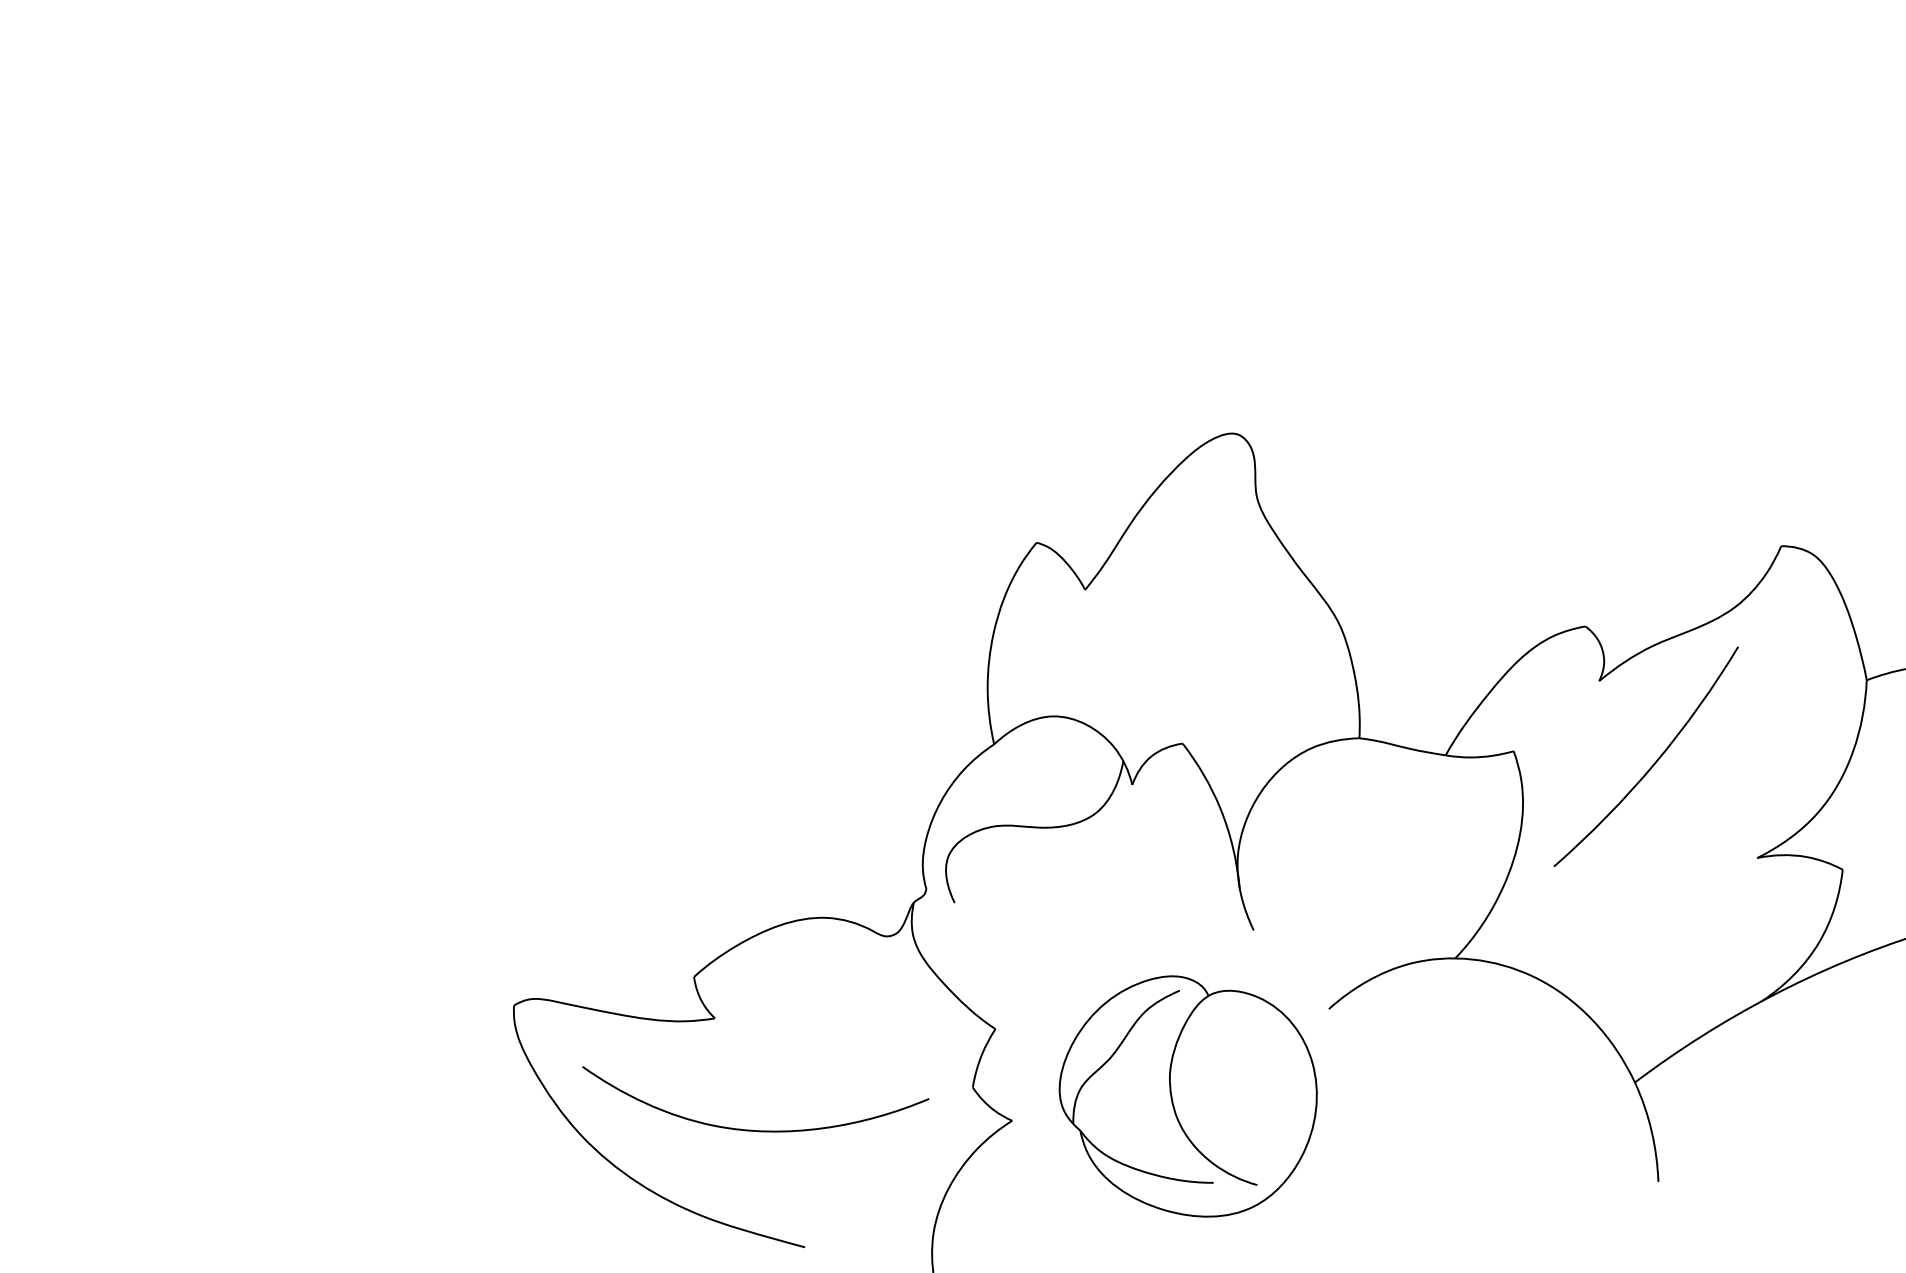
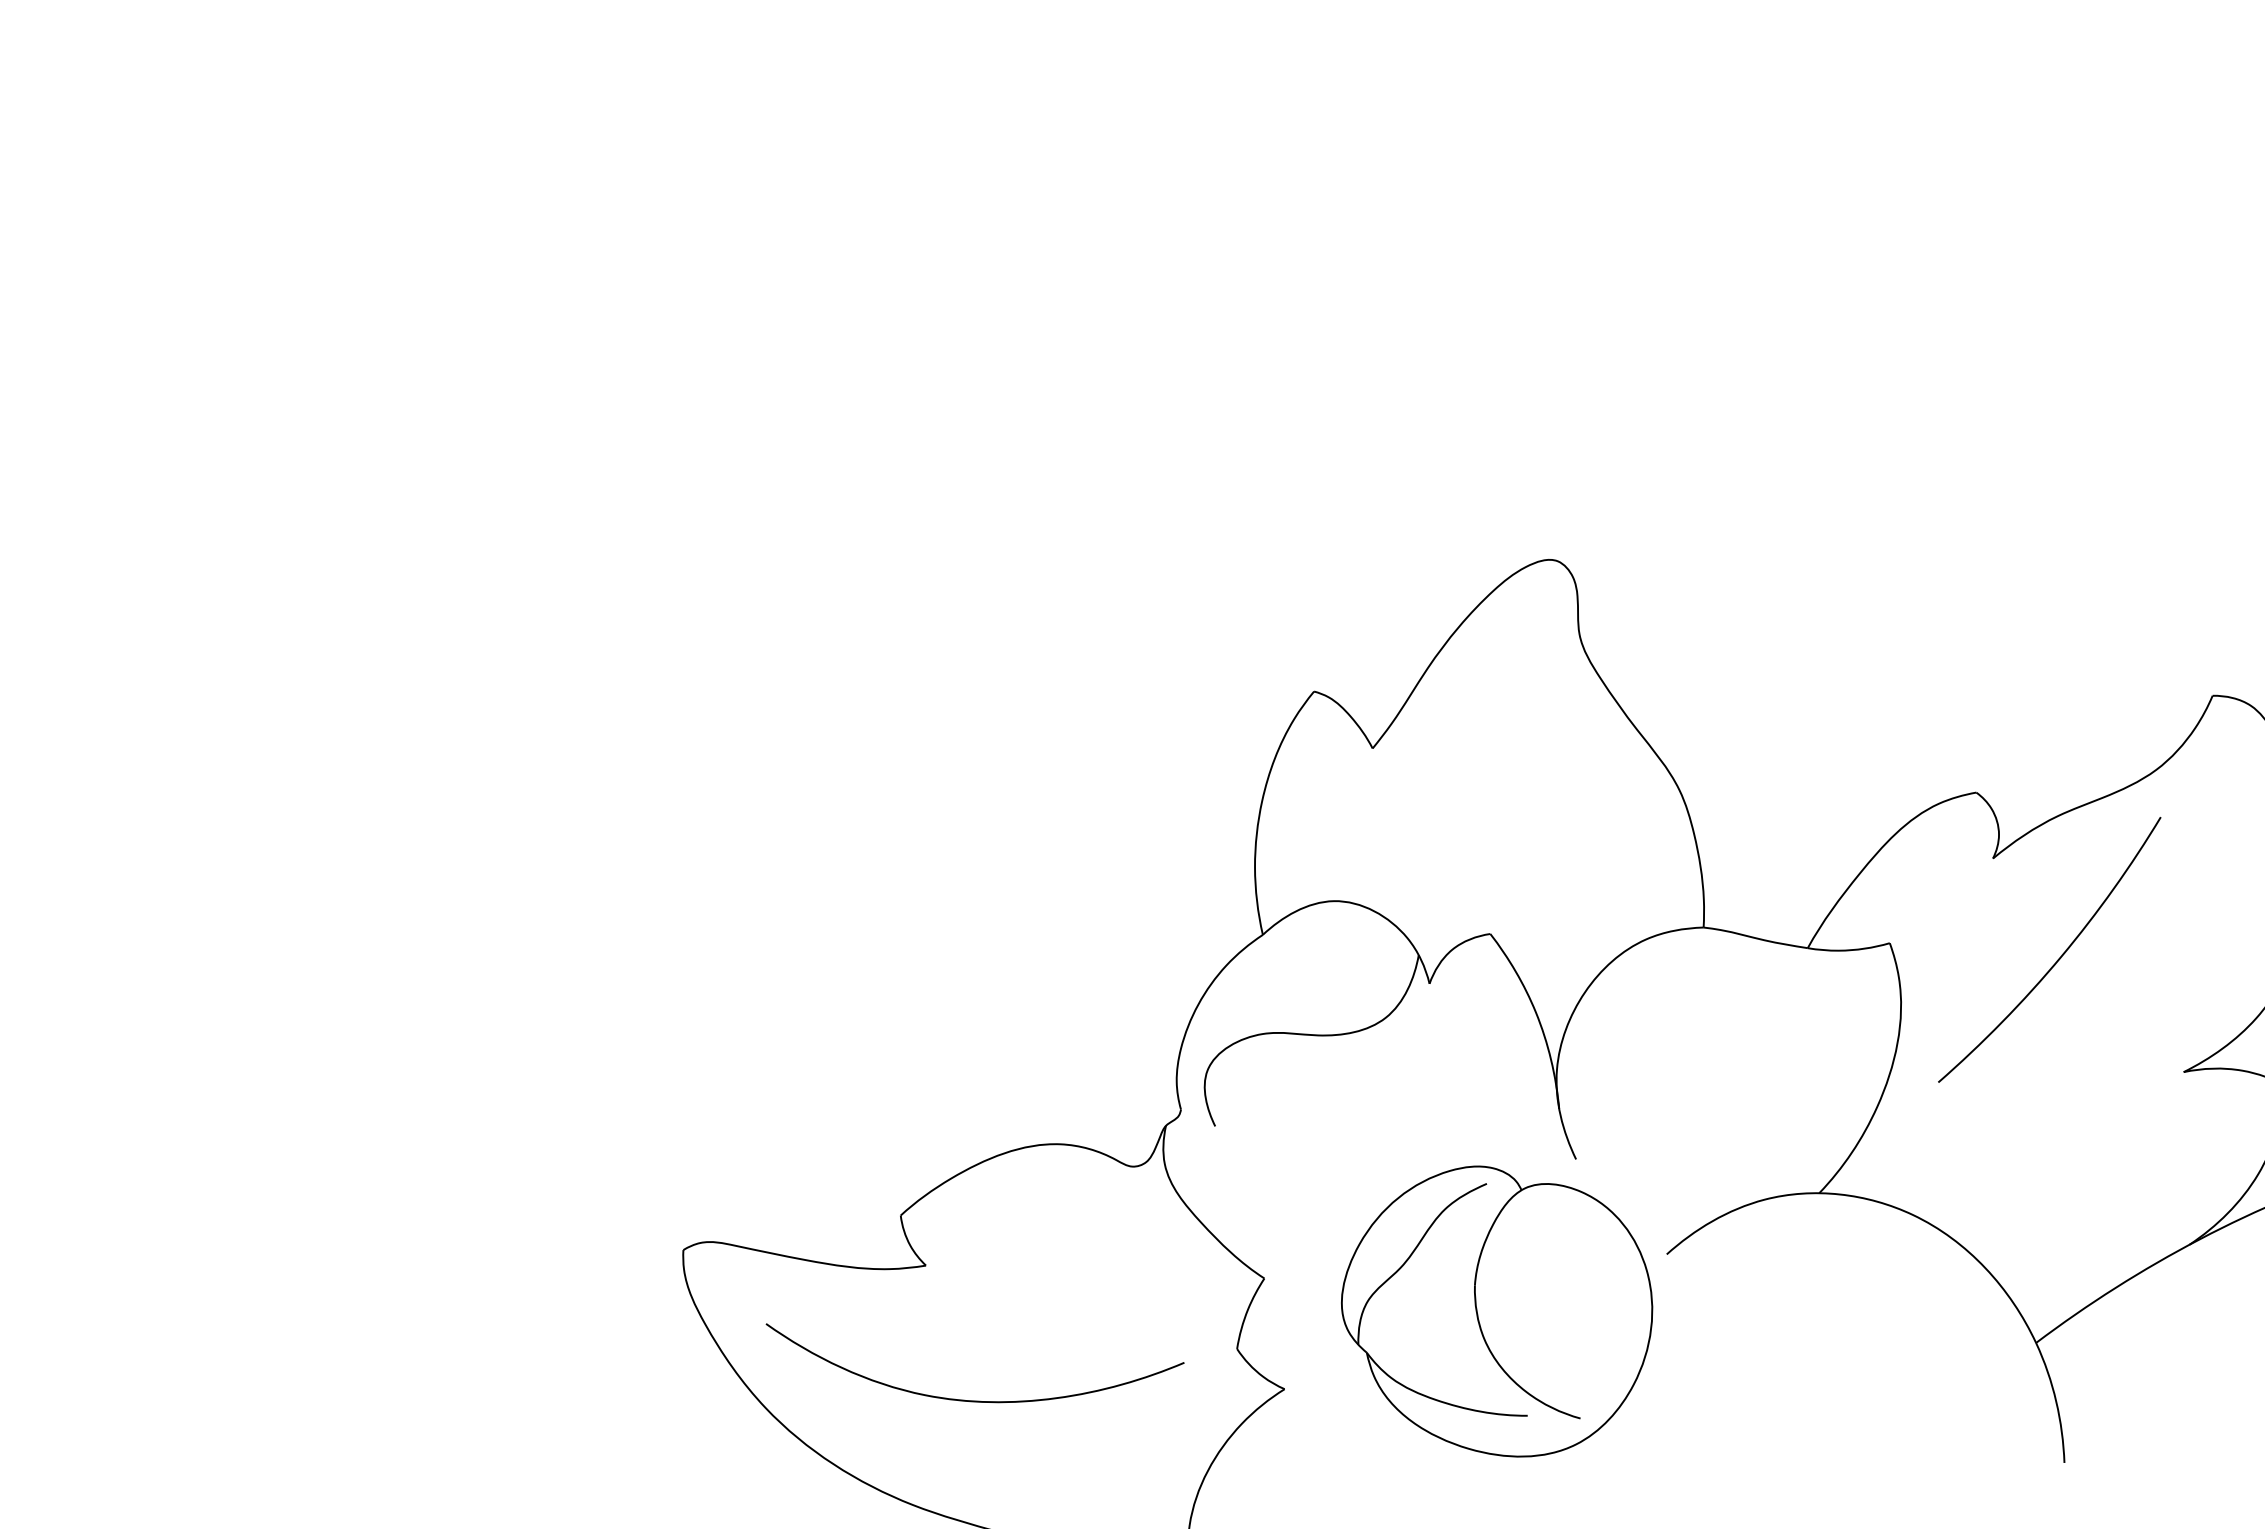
part: (1187, 1096) -> (1496, 1311), moved

